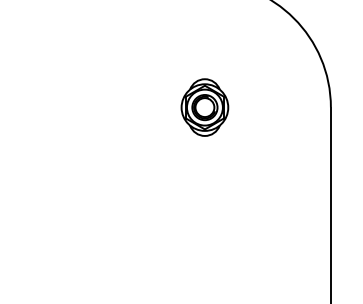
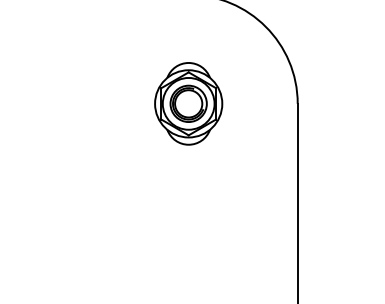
part: (204, 107) -> (188, 103), size x1.67

